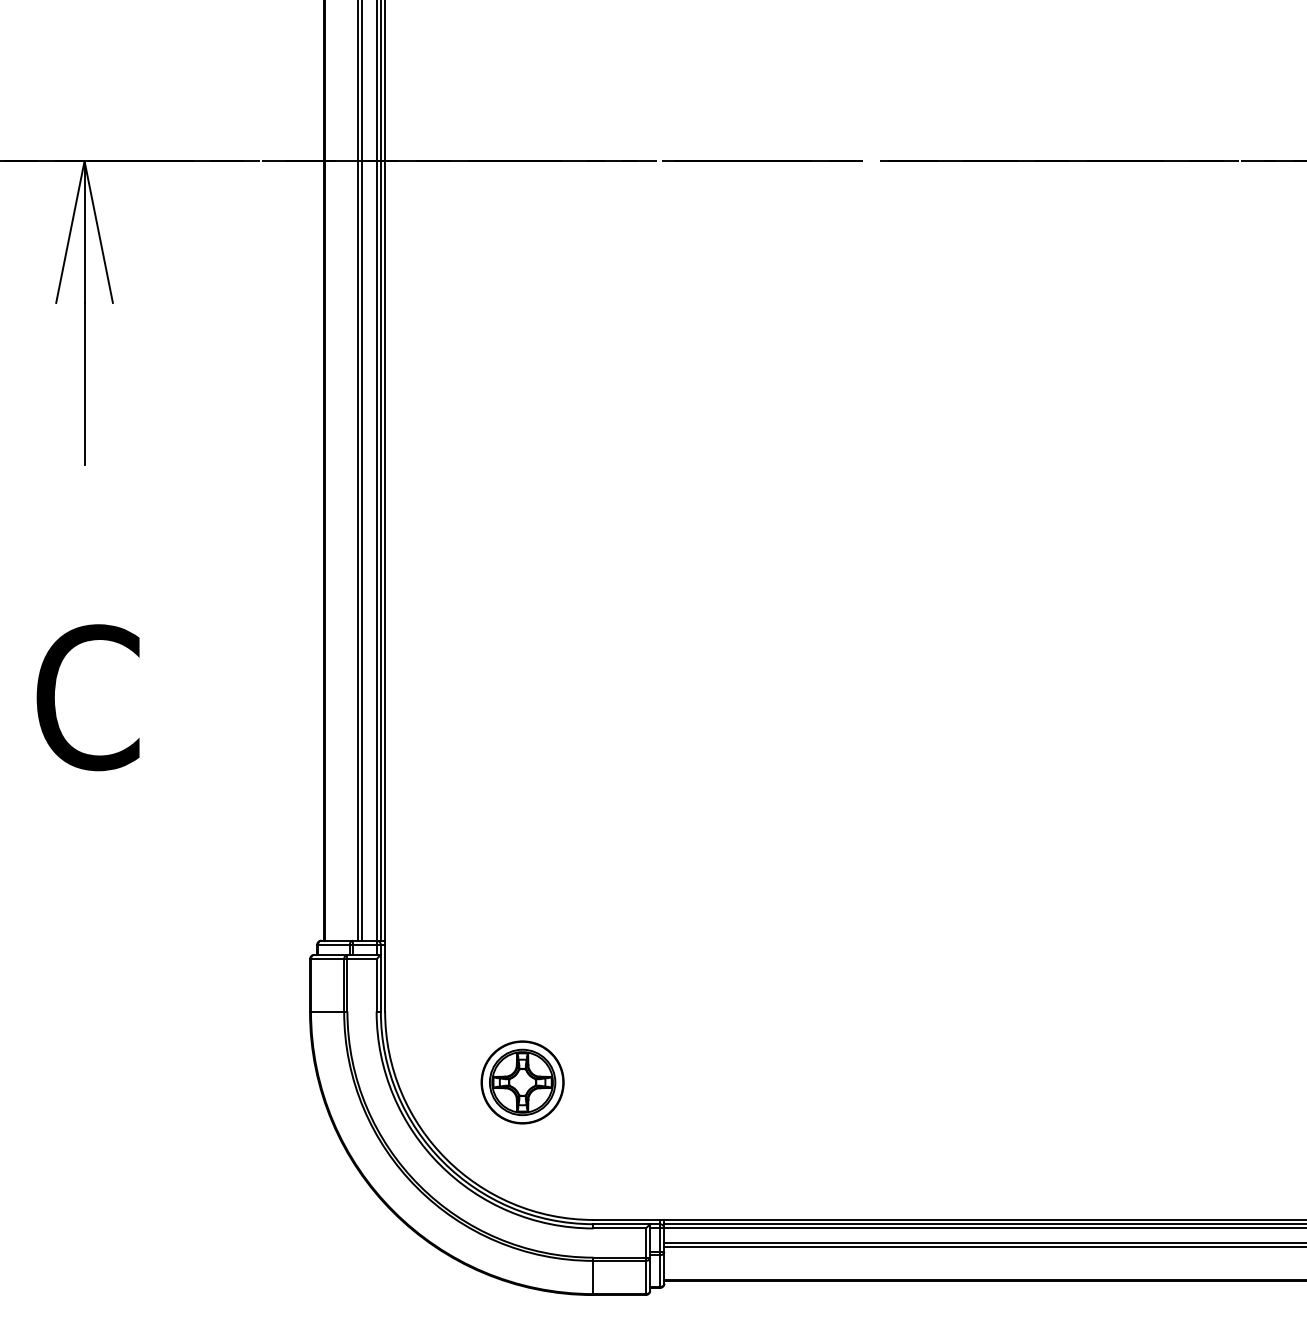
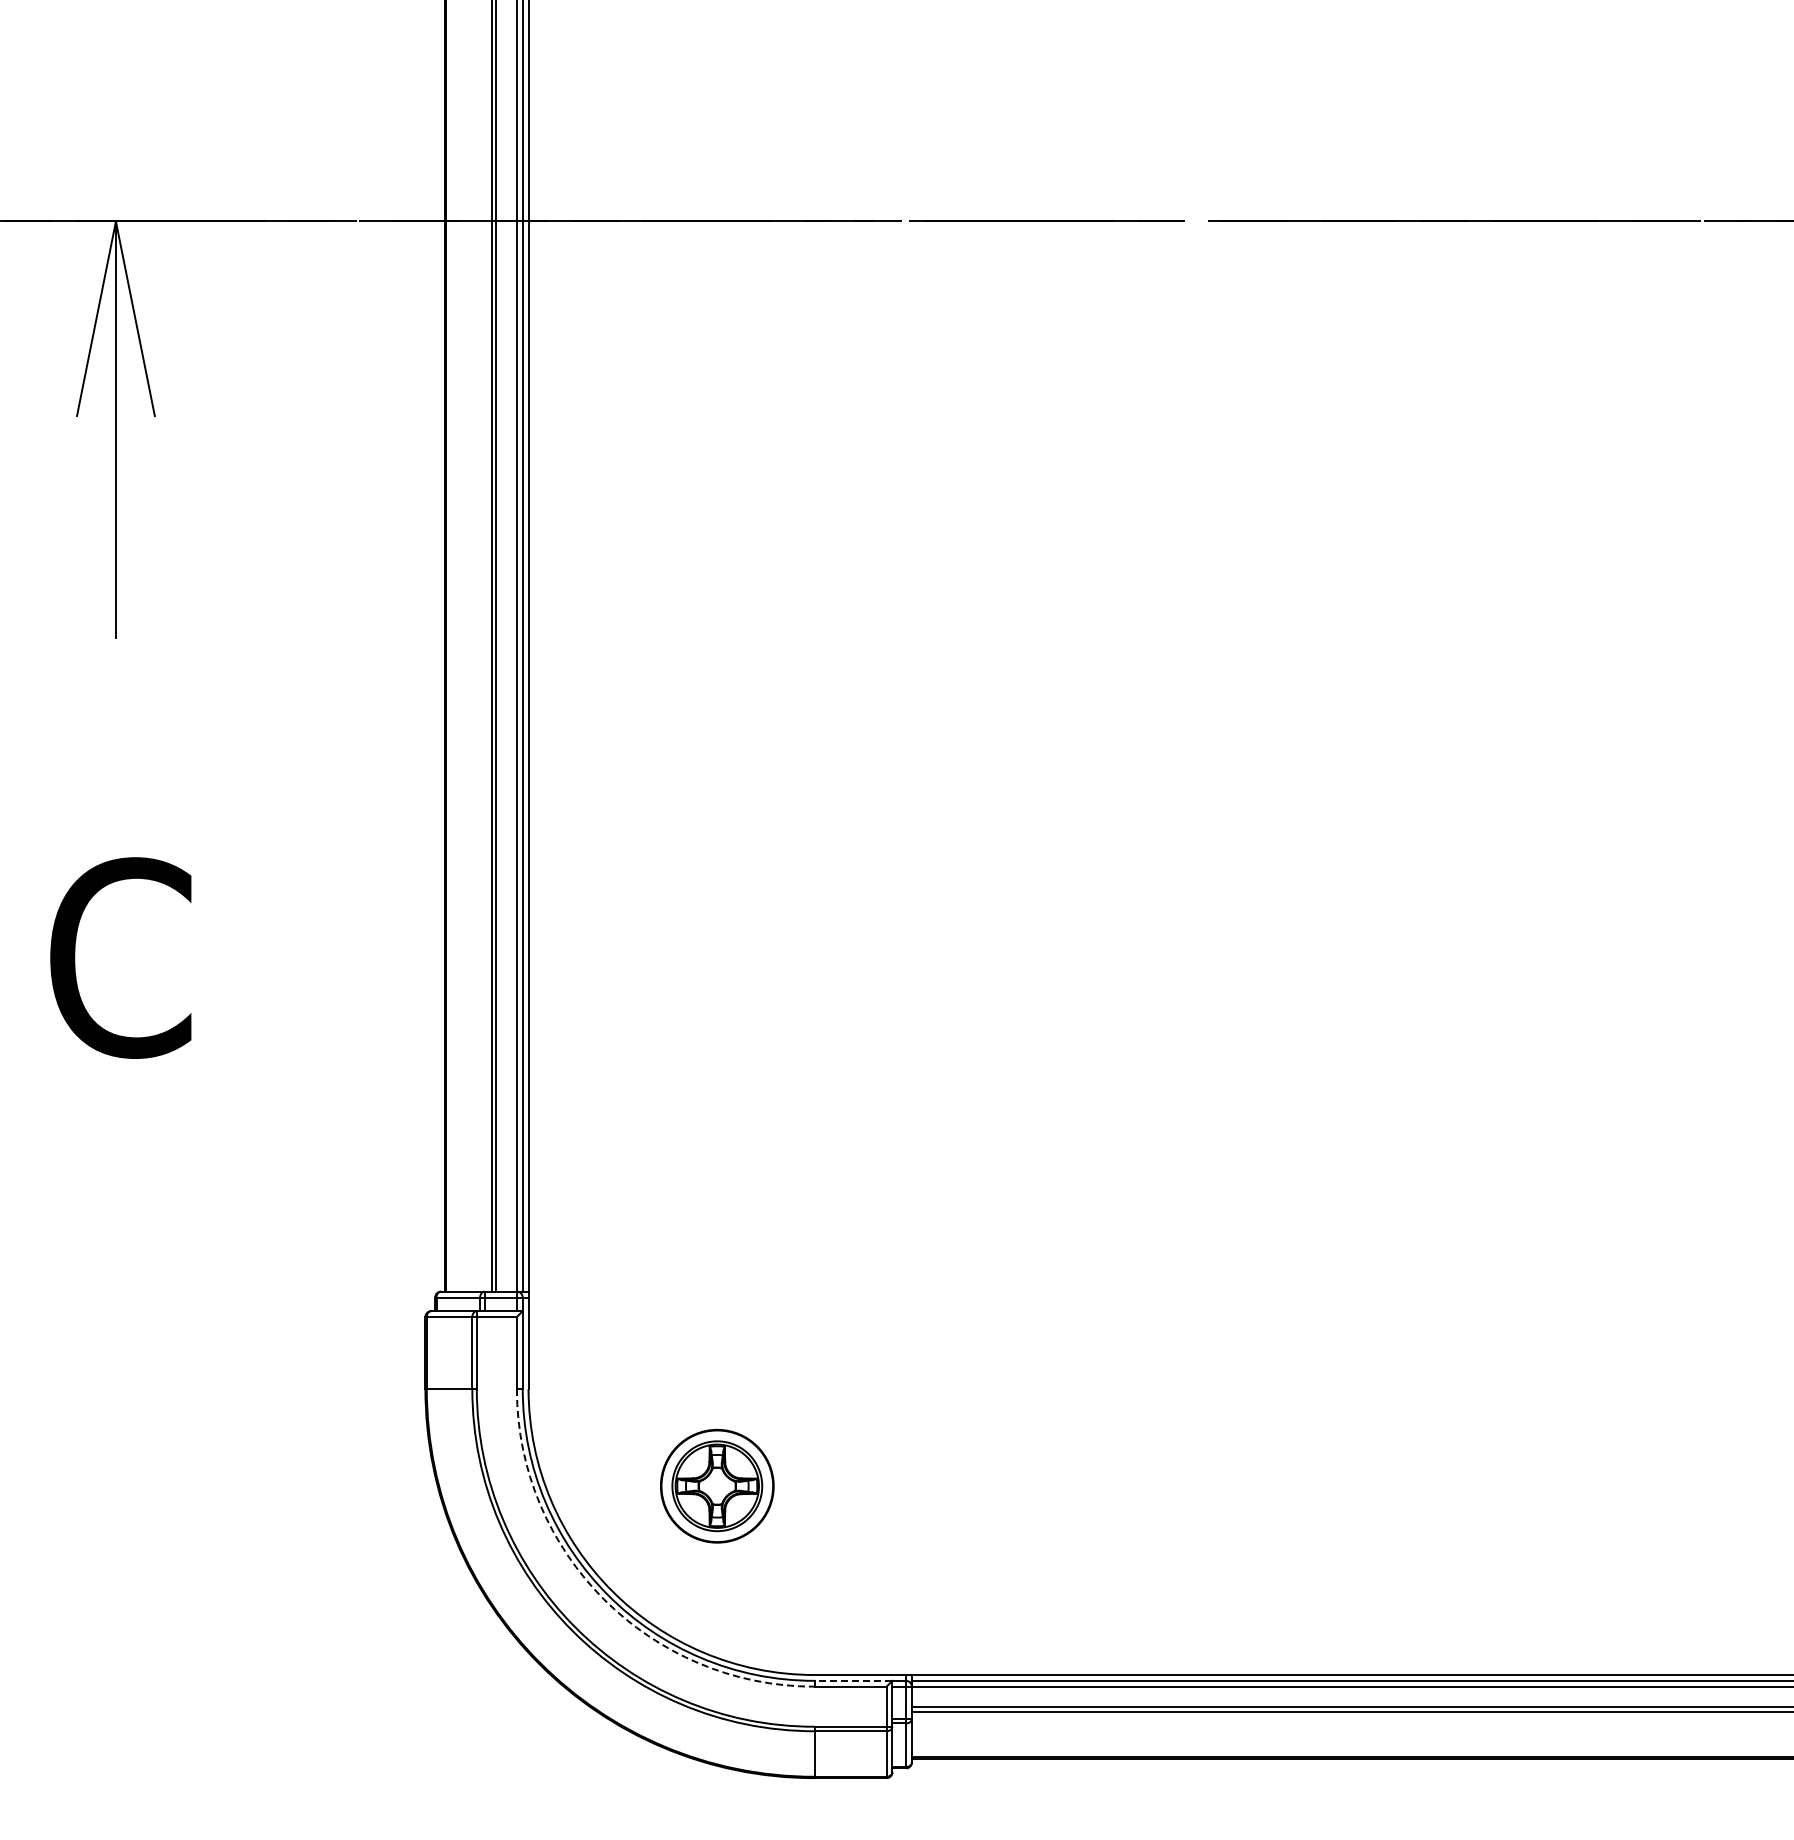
arc: (440, 1164) -> (604, 1599), solid -> dashed
line: (621, 1223) -> (853, 1680), solid -> dashed

